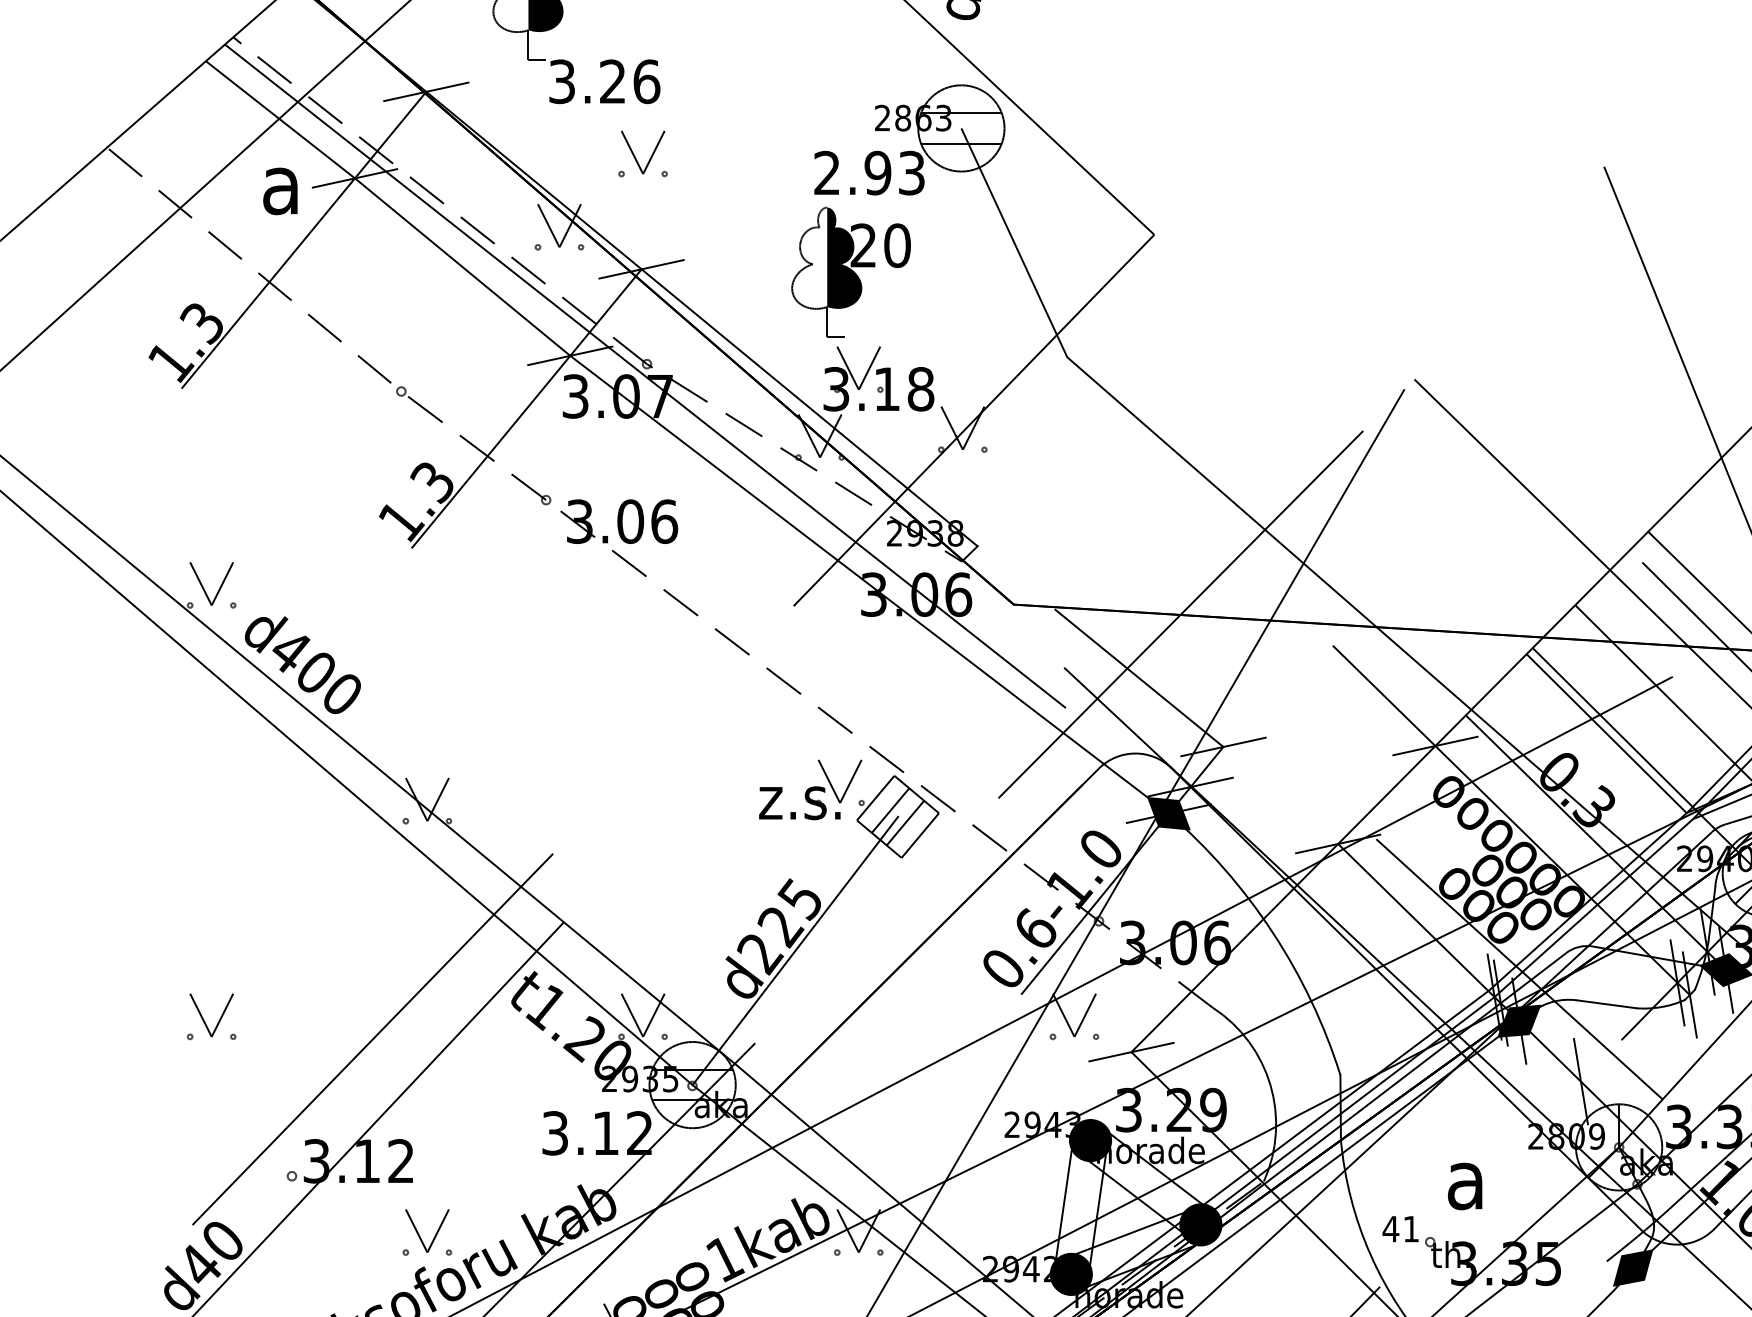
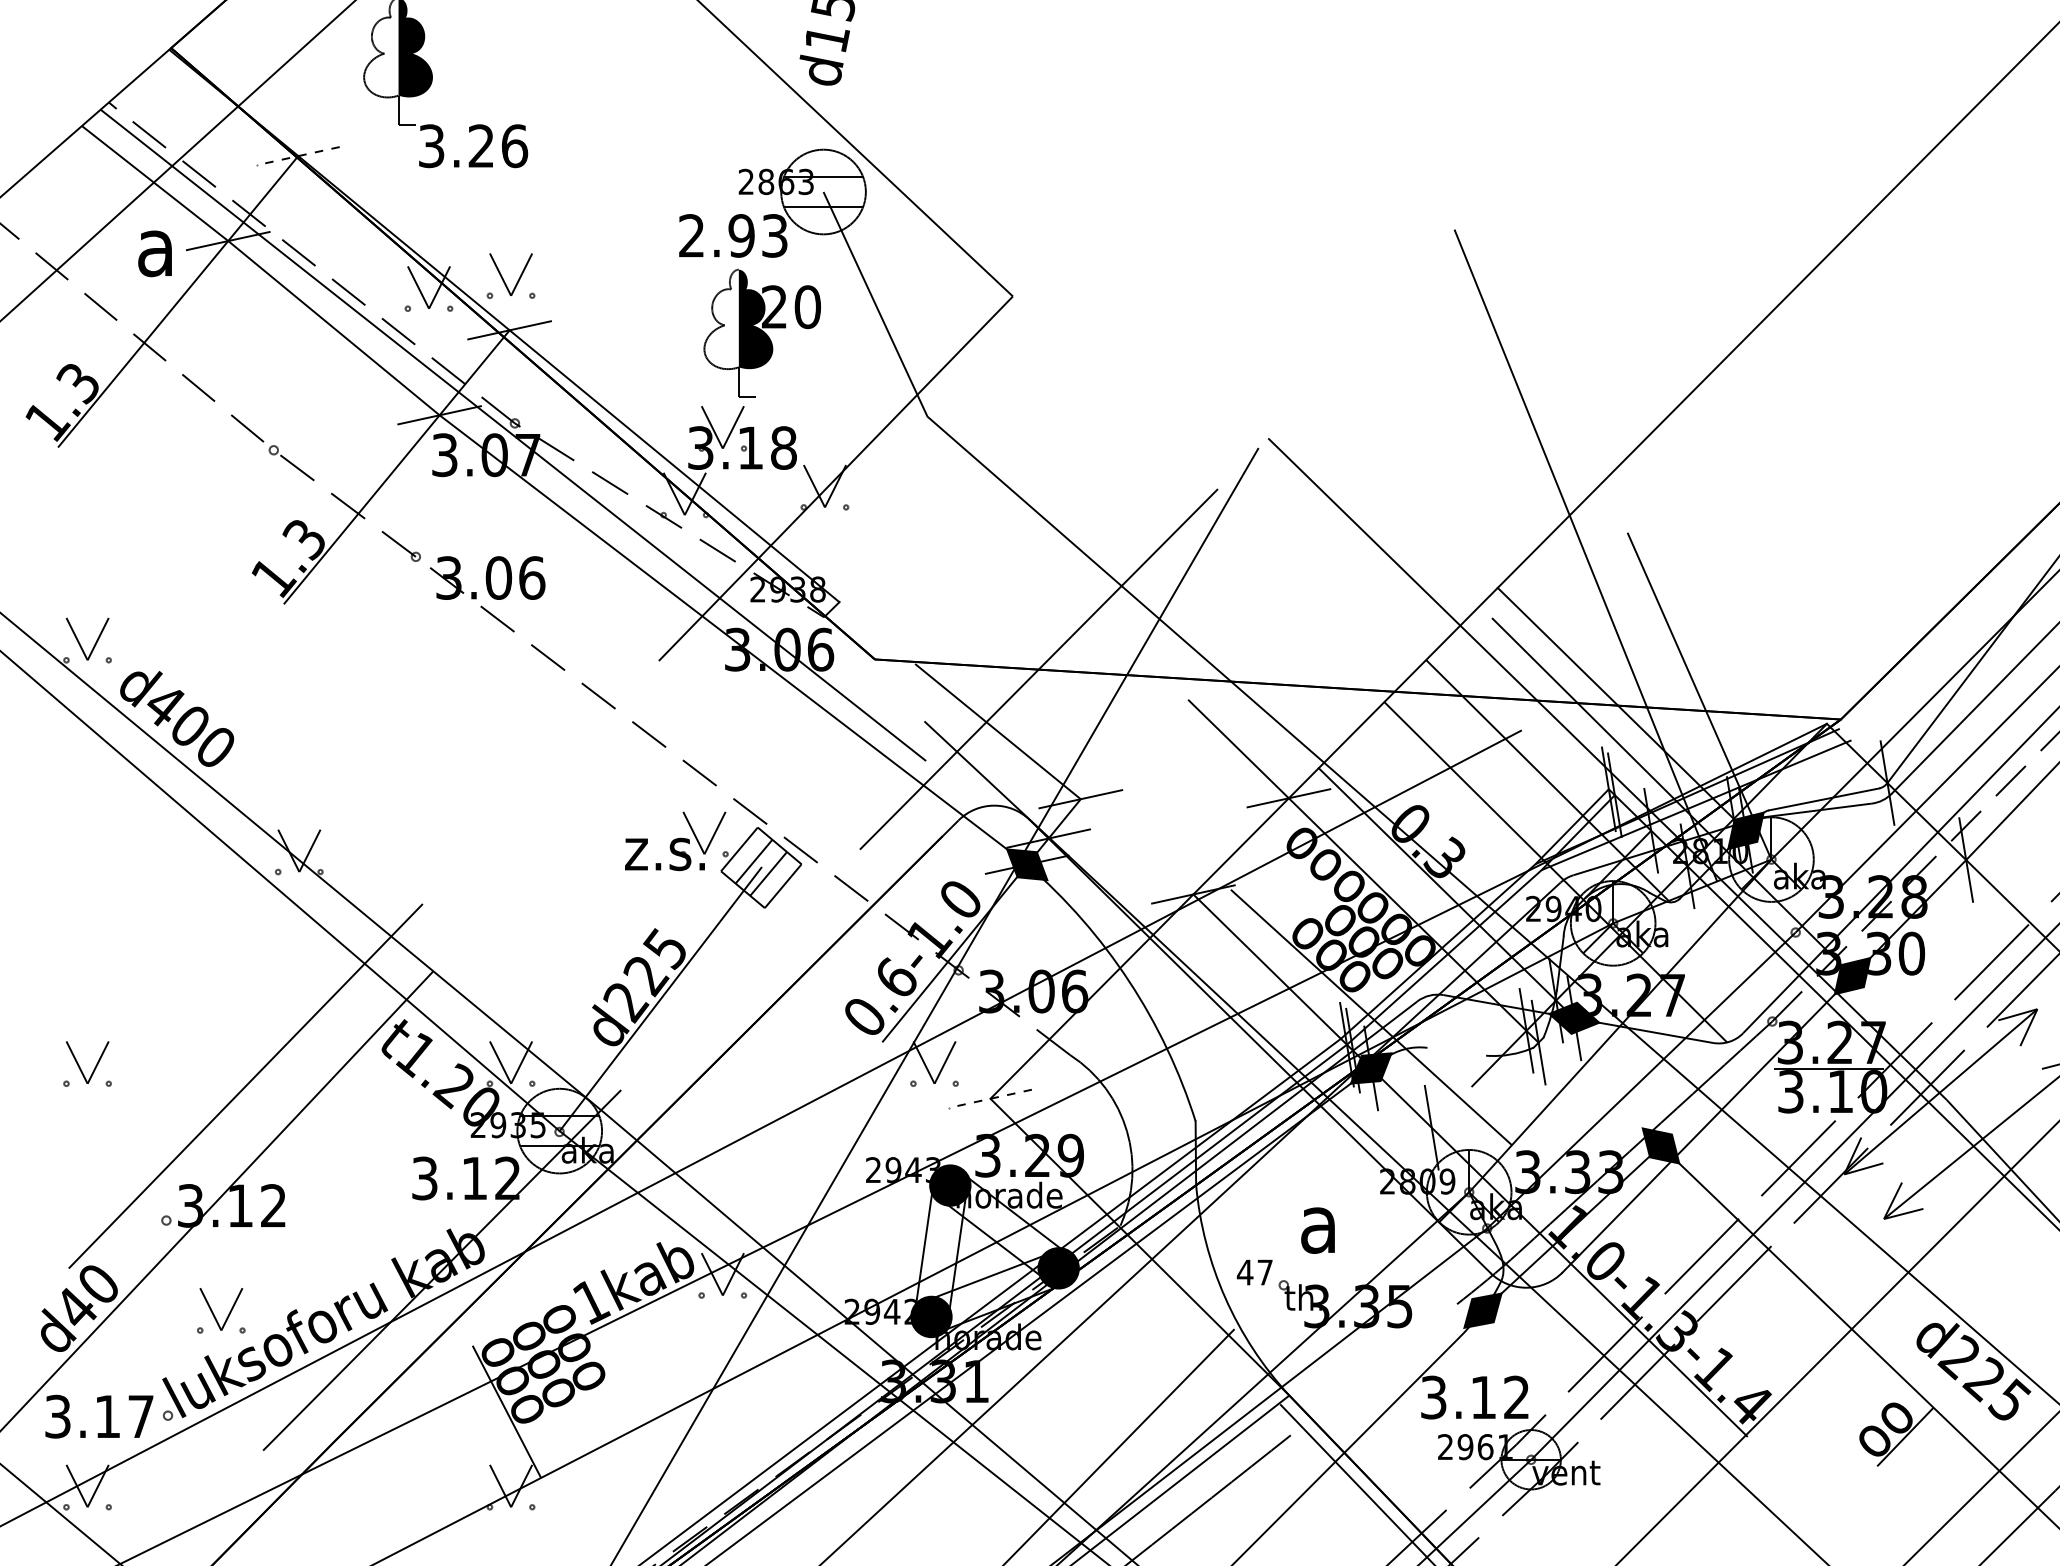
line: (425, 92) -> (297, 156), solid -> dashed
part: (635, 156) -> (503, 278), moved
part: (850, 271) -> (761, 332), moved
line: (1606, 734) -> (1456, 786), removed
line: (1606, 1003) -> (1456, 1051), removed
line: (1131, 1051) -> (990, 1098), solid -> dashed
text: (1410, 1229) -> (1264, 1272), 41 -> 47
part: (434, 1235) -> (228, 1313), moved

